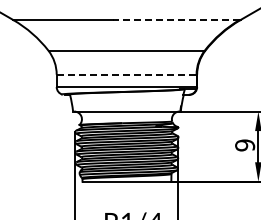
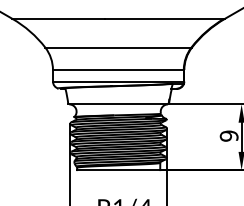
line: (176, 20) -> (165, 19), dashed -> solid
line: (126, 74) -> (118, 69), dashed -> solid

